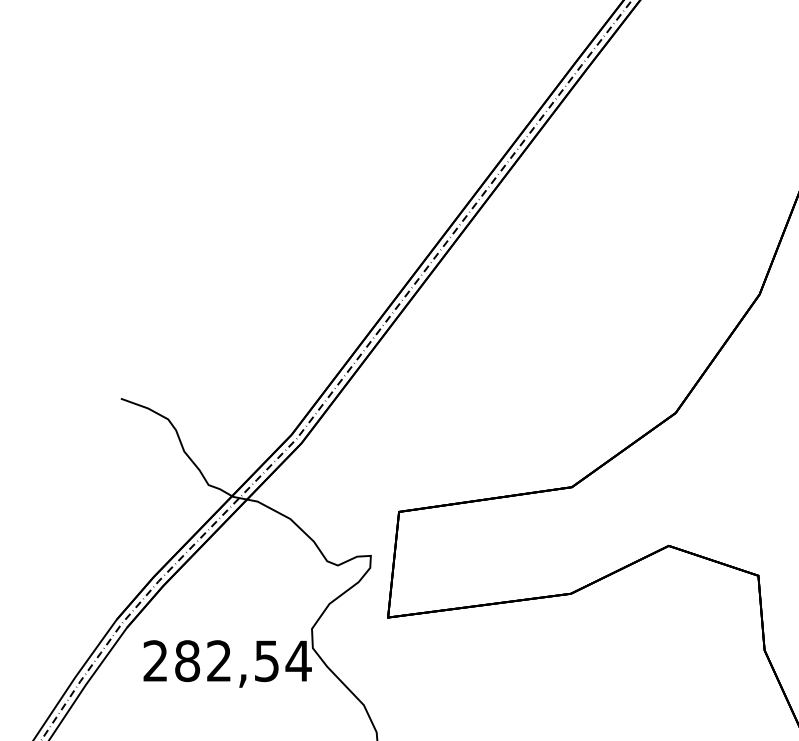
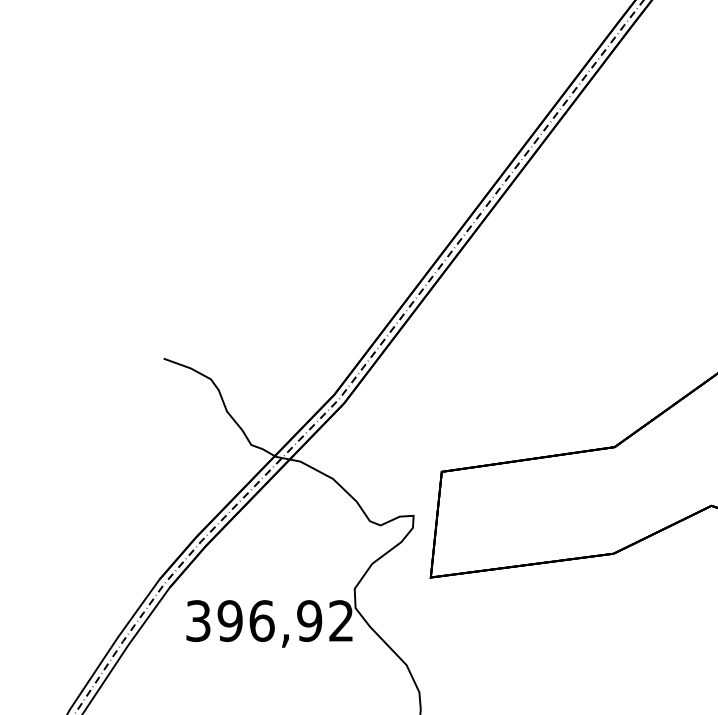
text: (227, 661) -> (270, 621), 282,54 -> 396,92

